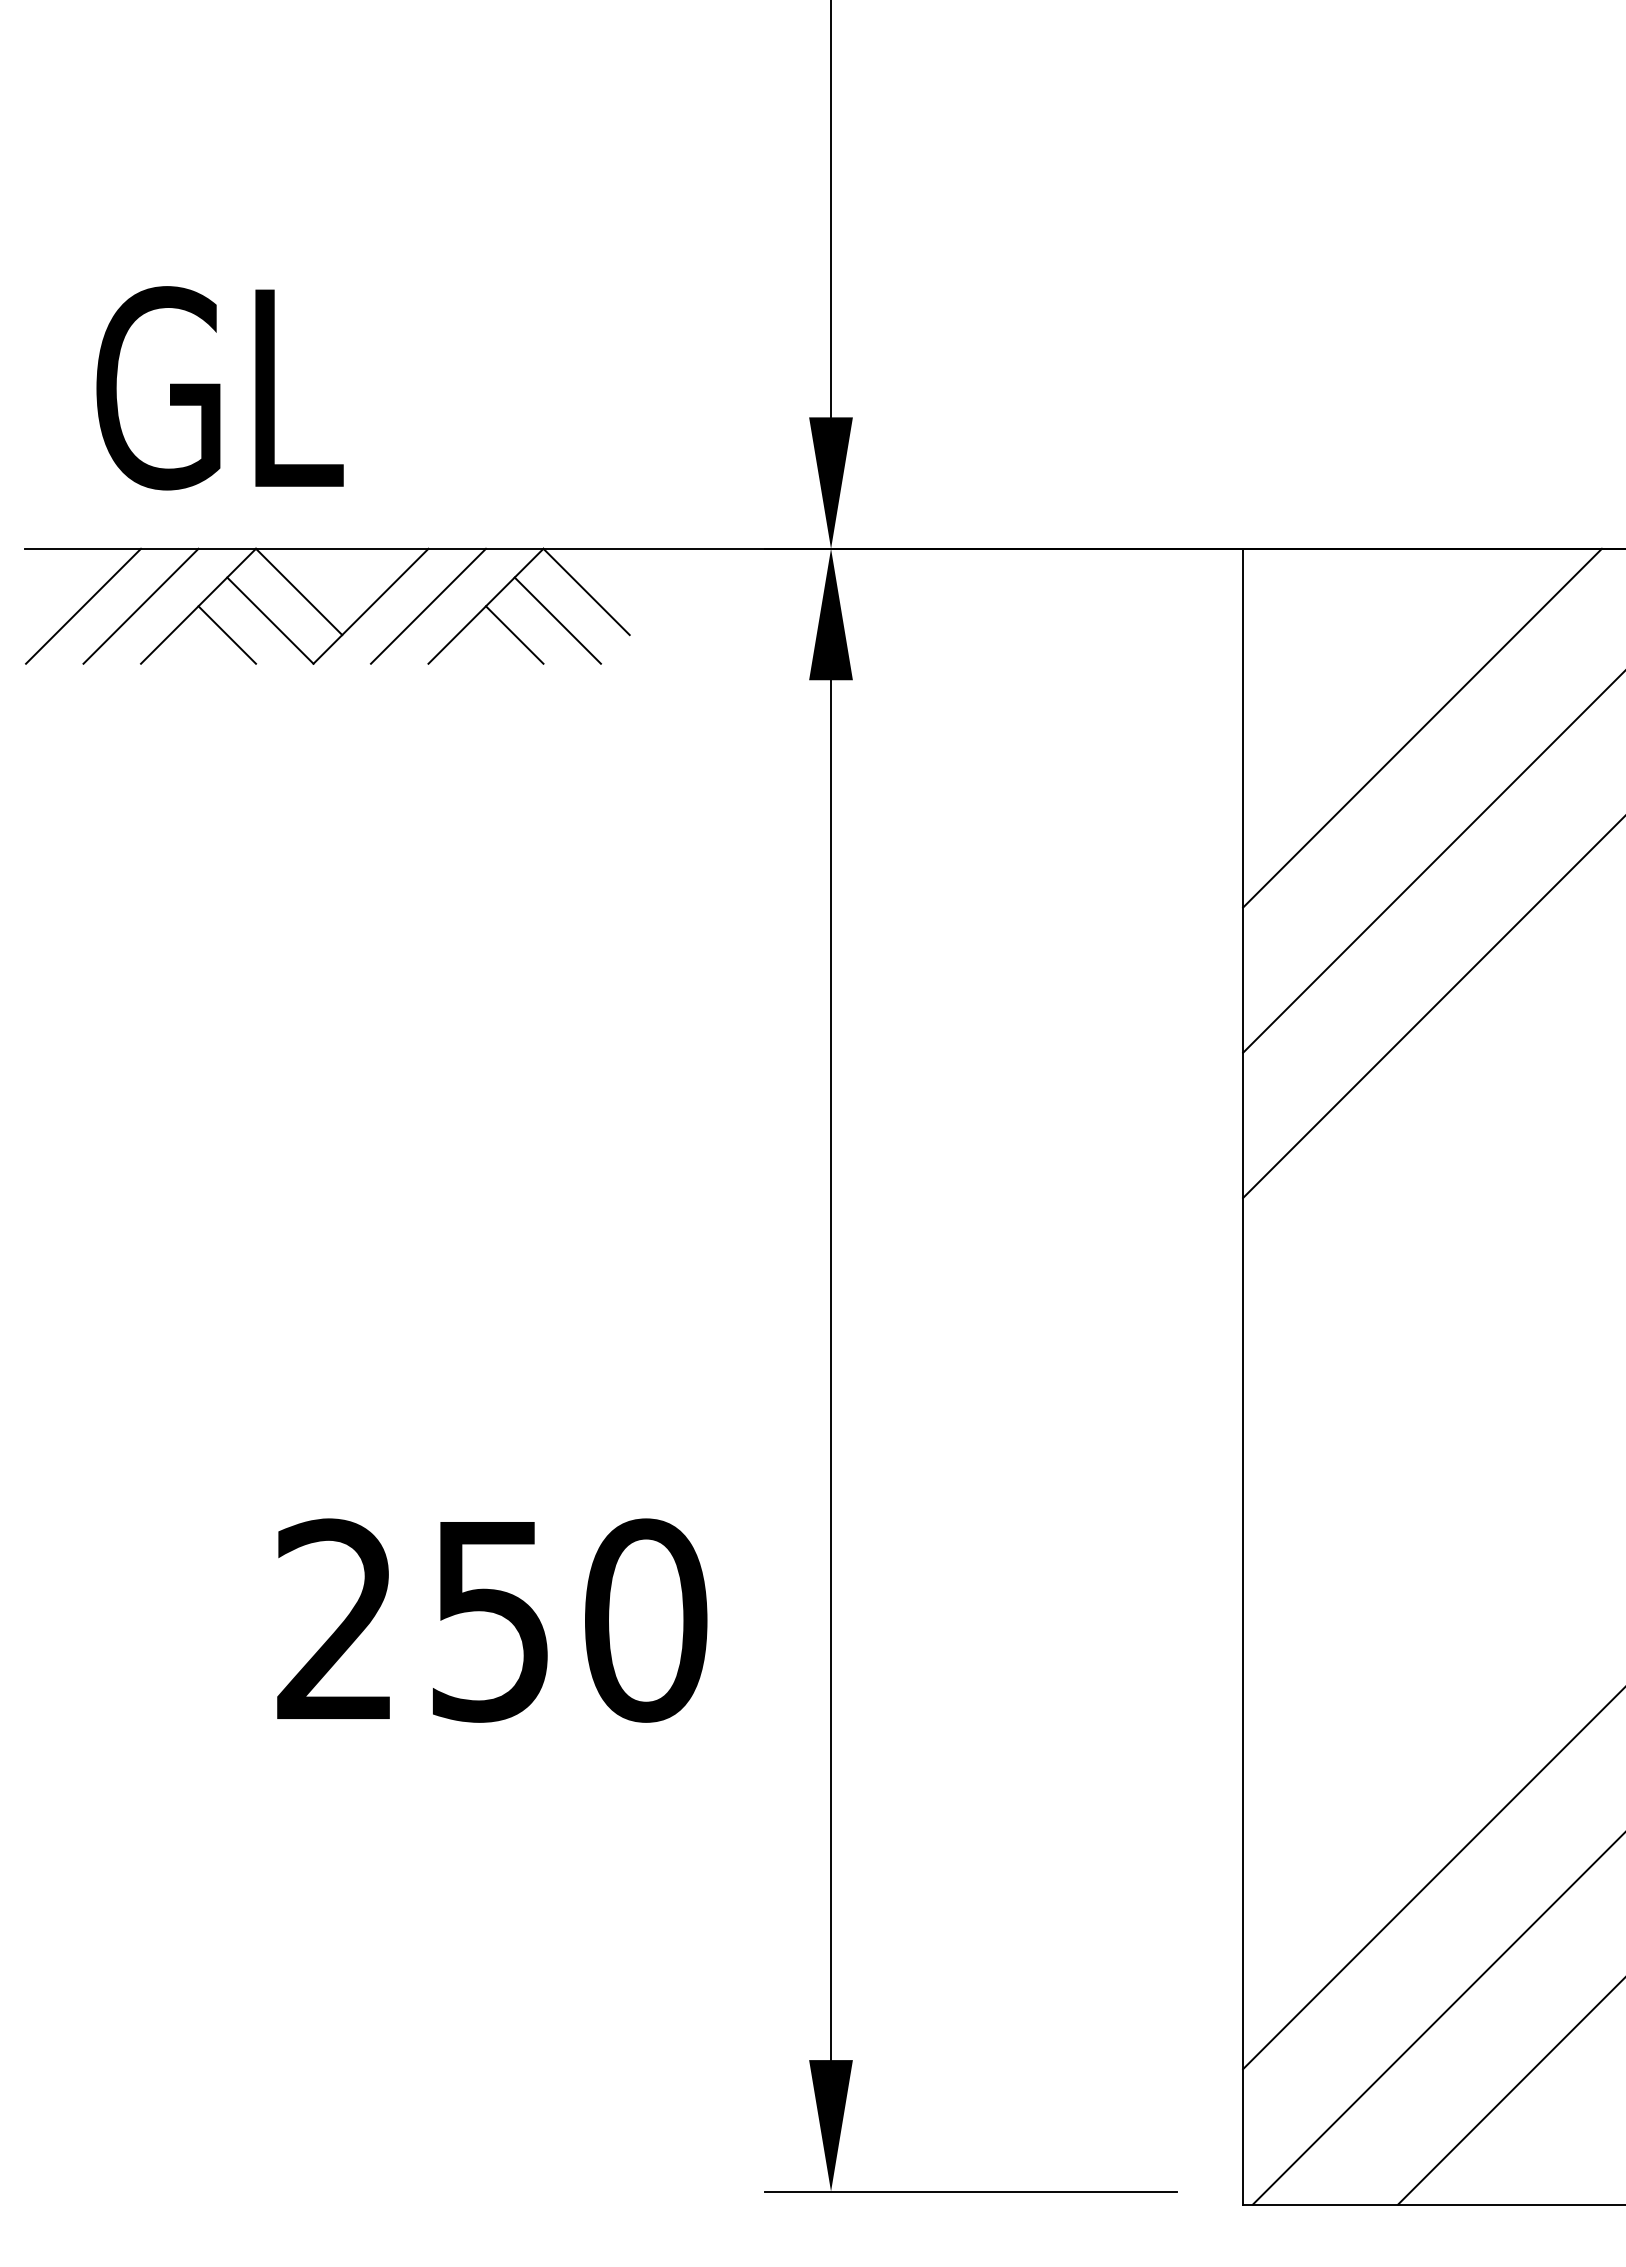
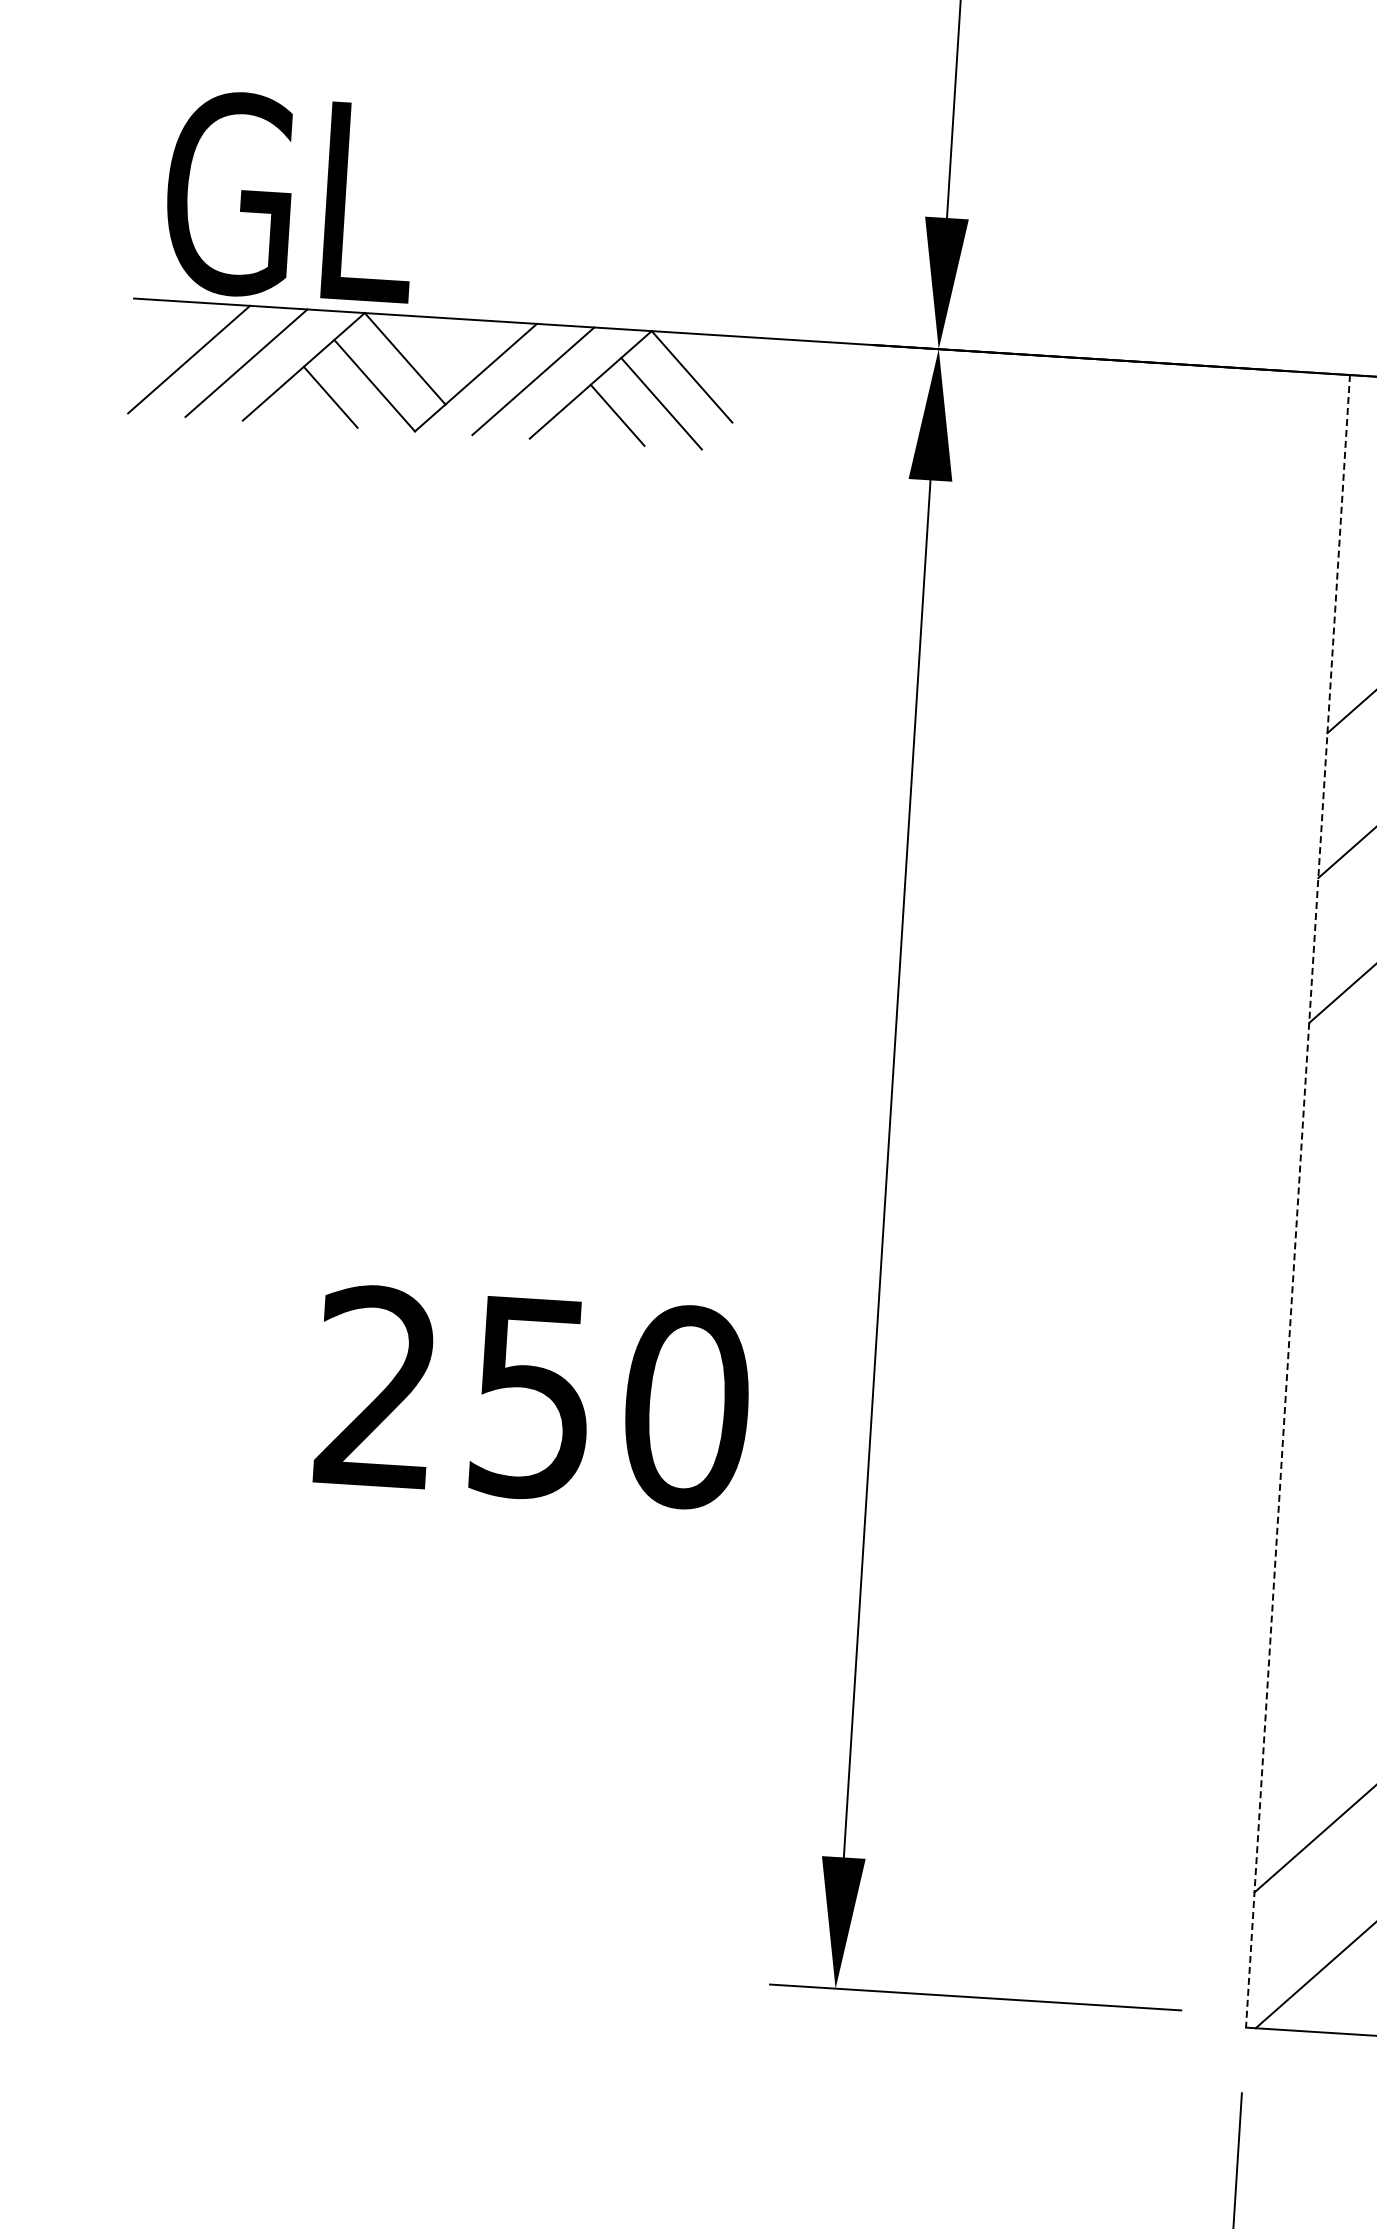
text: (219, 388) -> (290, 197), moved
line: (1243, 1376) -> (1298, 1201), solid -> dashed

